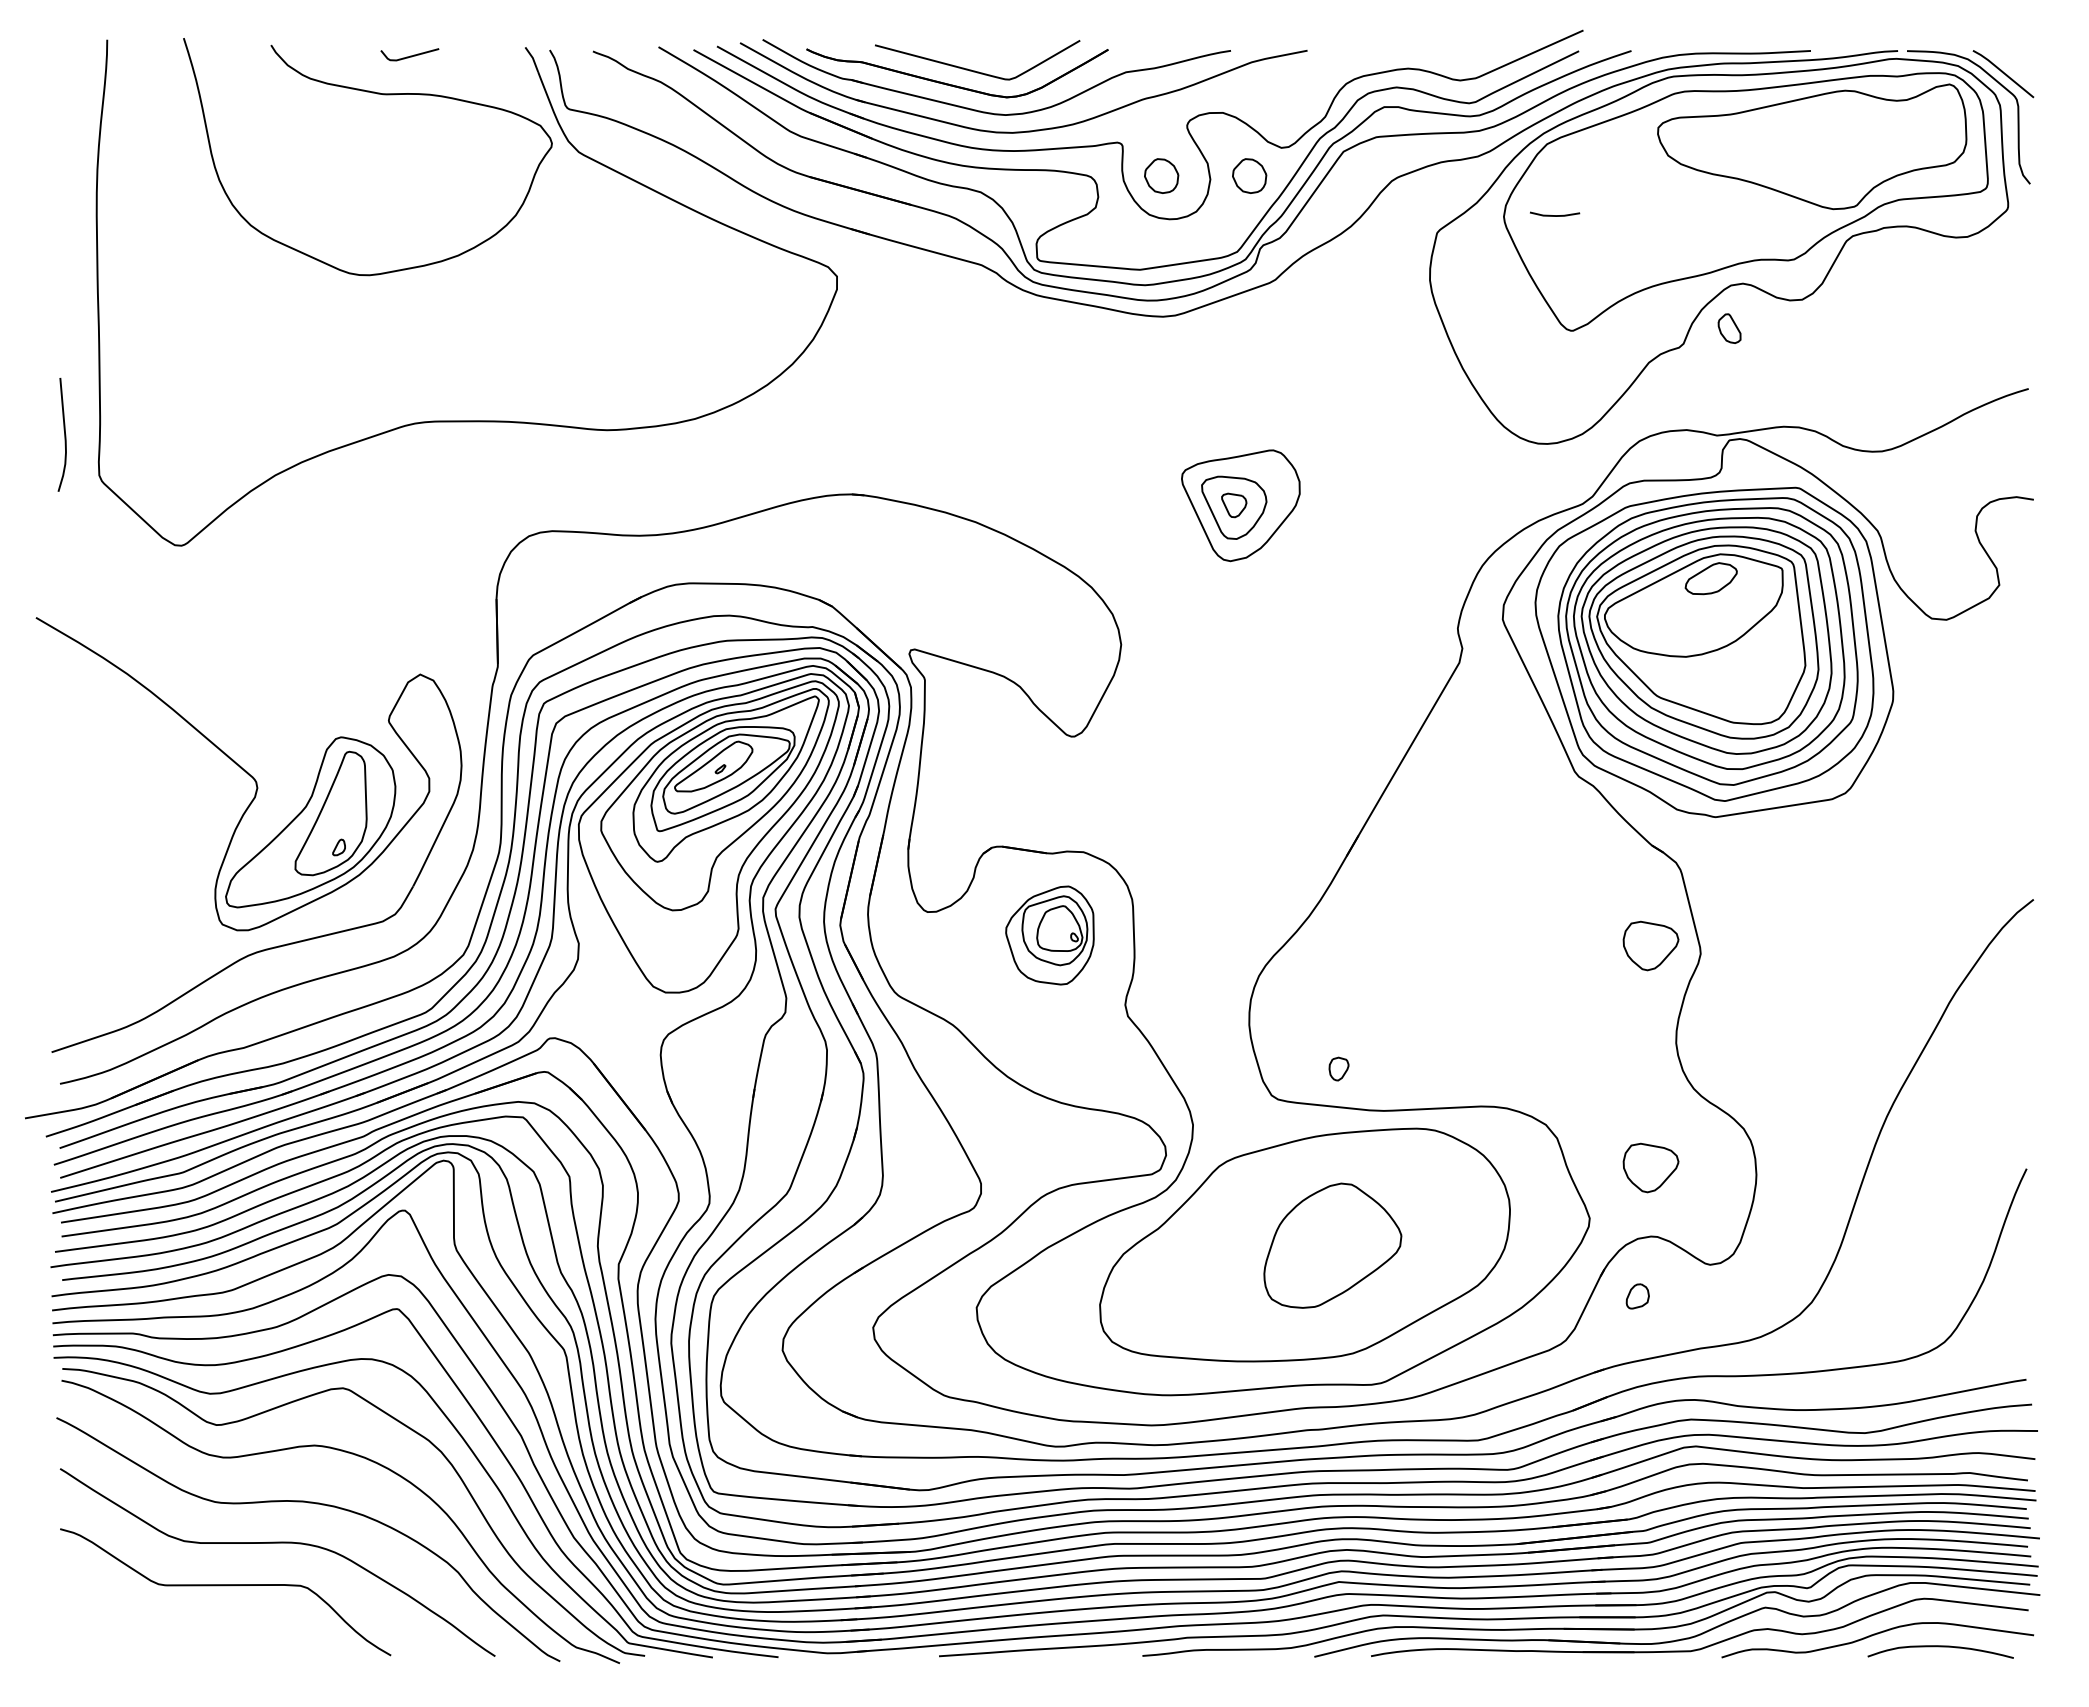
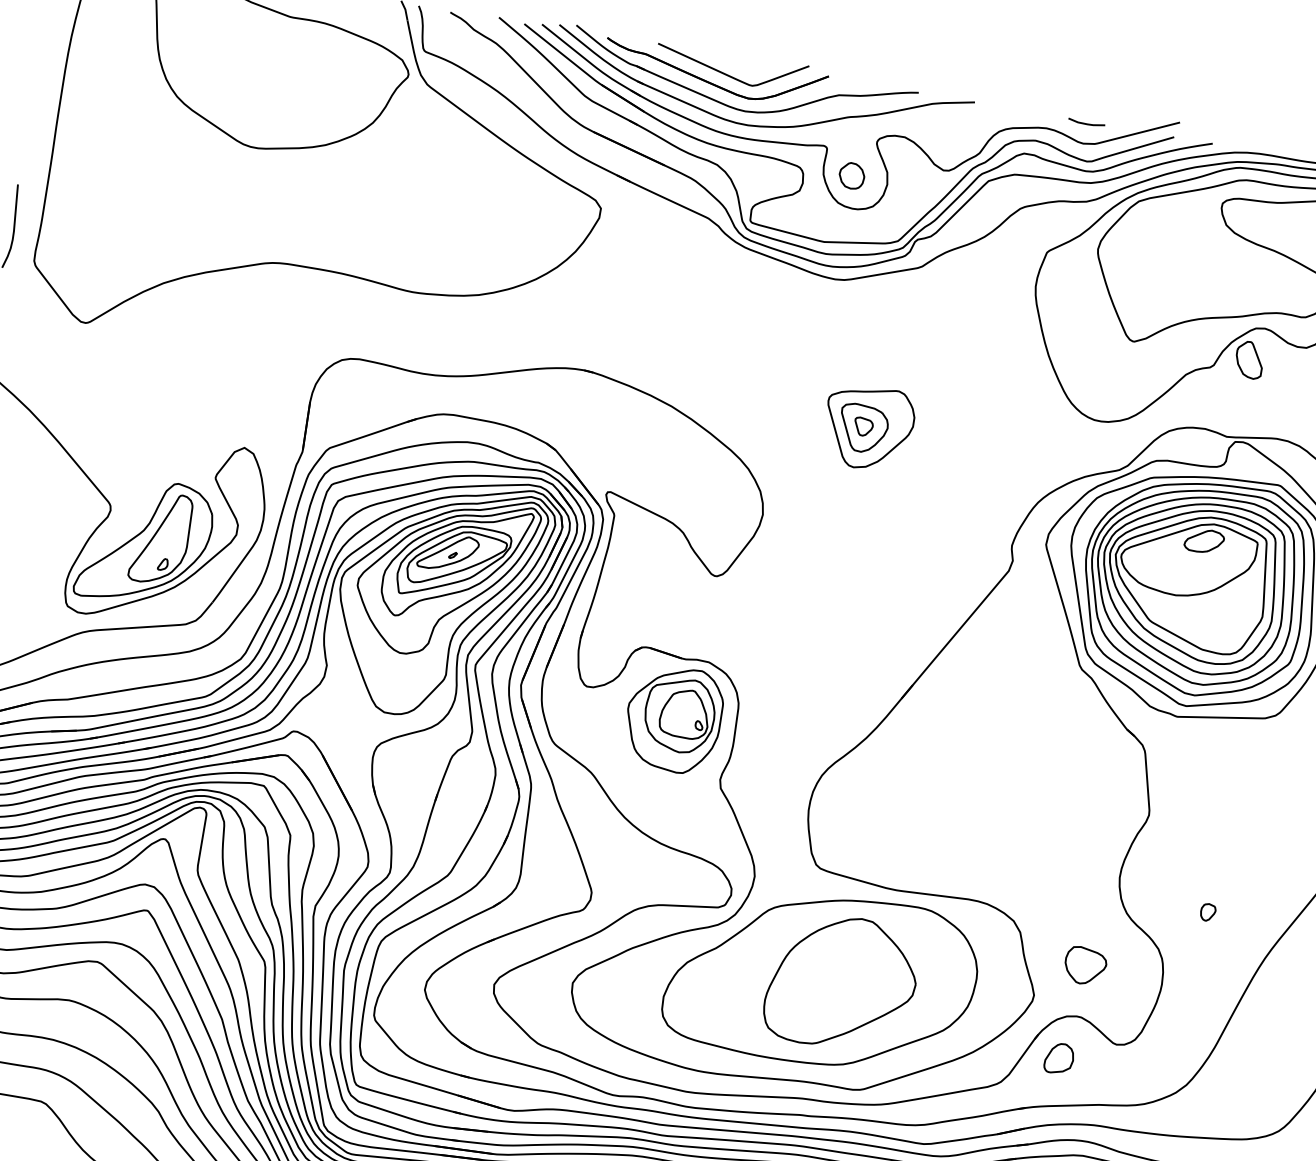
part: (1249, 175) -> (916, 186), removed
line: (1555, 215) -> (1086, 123), moved
part: (1729, 328) -> (1249, 359), size x1.67
part: (1049, 935) -> (673, 719), size x1.43
part: (1650, 945) -> (1113, 802), removed
part: (1338, 1068) -> (1207, 912), moved
part: (1332, 1245) -> (841, 982), size x1.43
part: (1637, 1296) -> (1059, 1058), size x1.67

